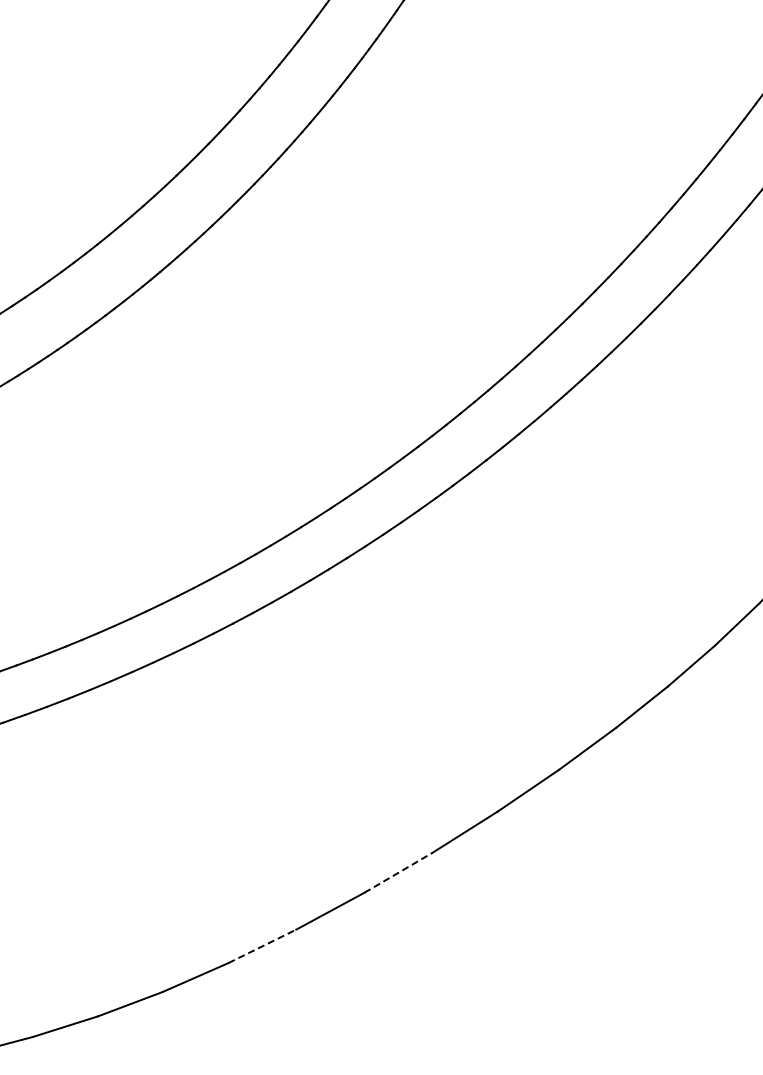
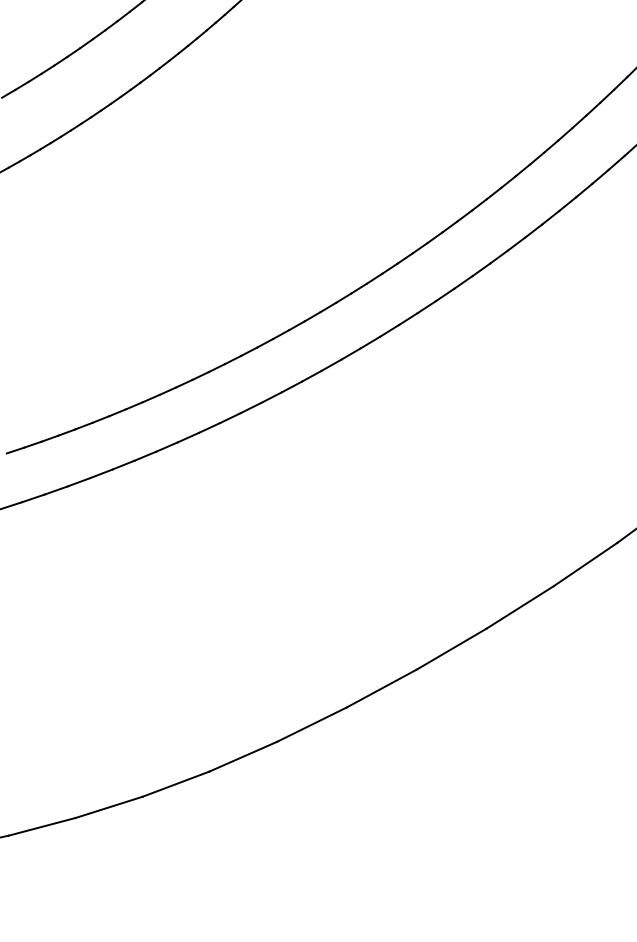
line: (398, 872) -> (451, 648), dashed -> solid
line: (262, 946) -> (311, 724), dashed -> solid

